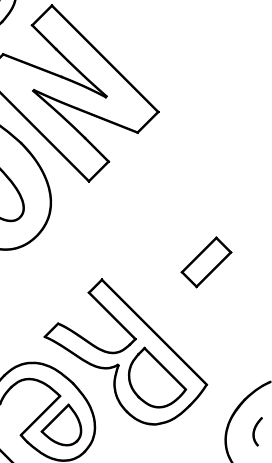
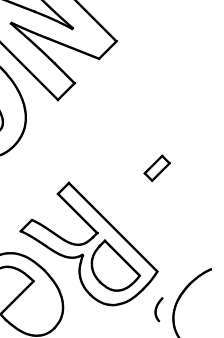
part: (206, 262) -> (157, 168), size x0.6
part: (61, 424) -> (34, 305), removed
part: (257, 431) -> (158, 309), moved

